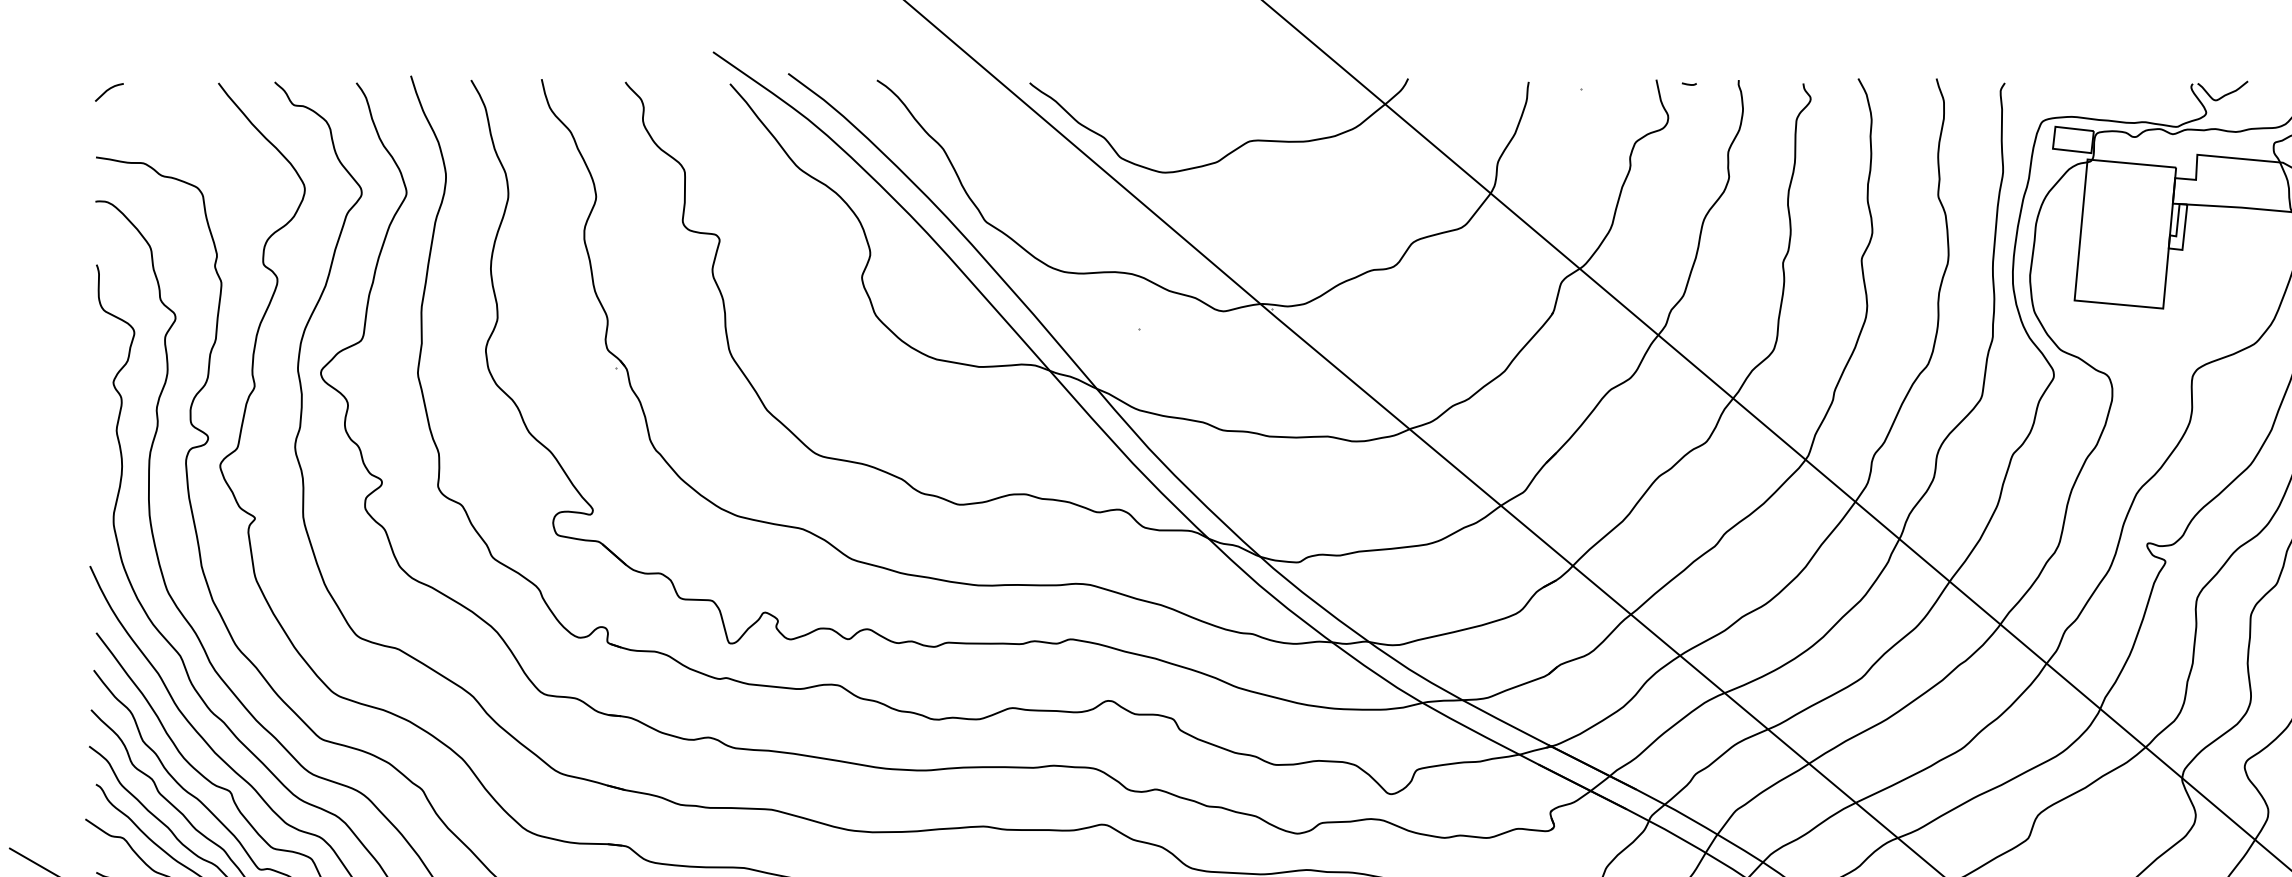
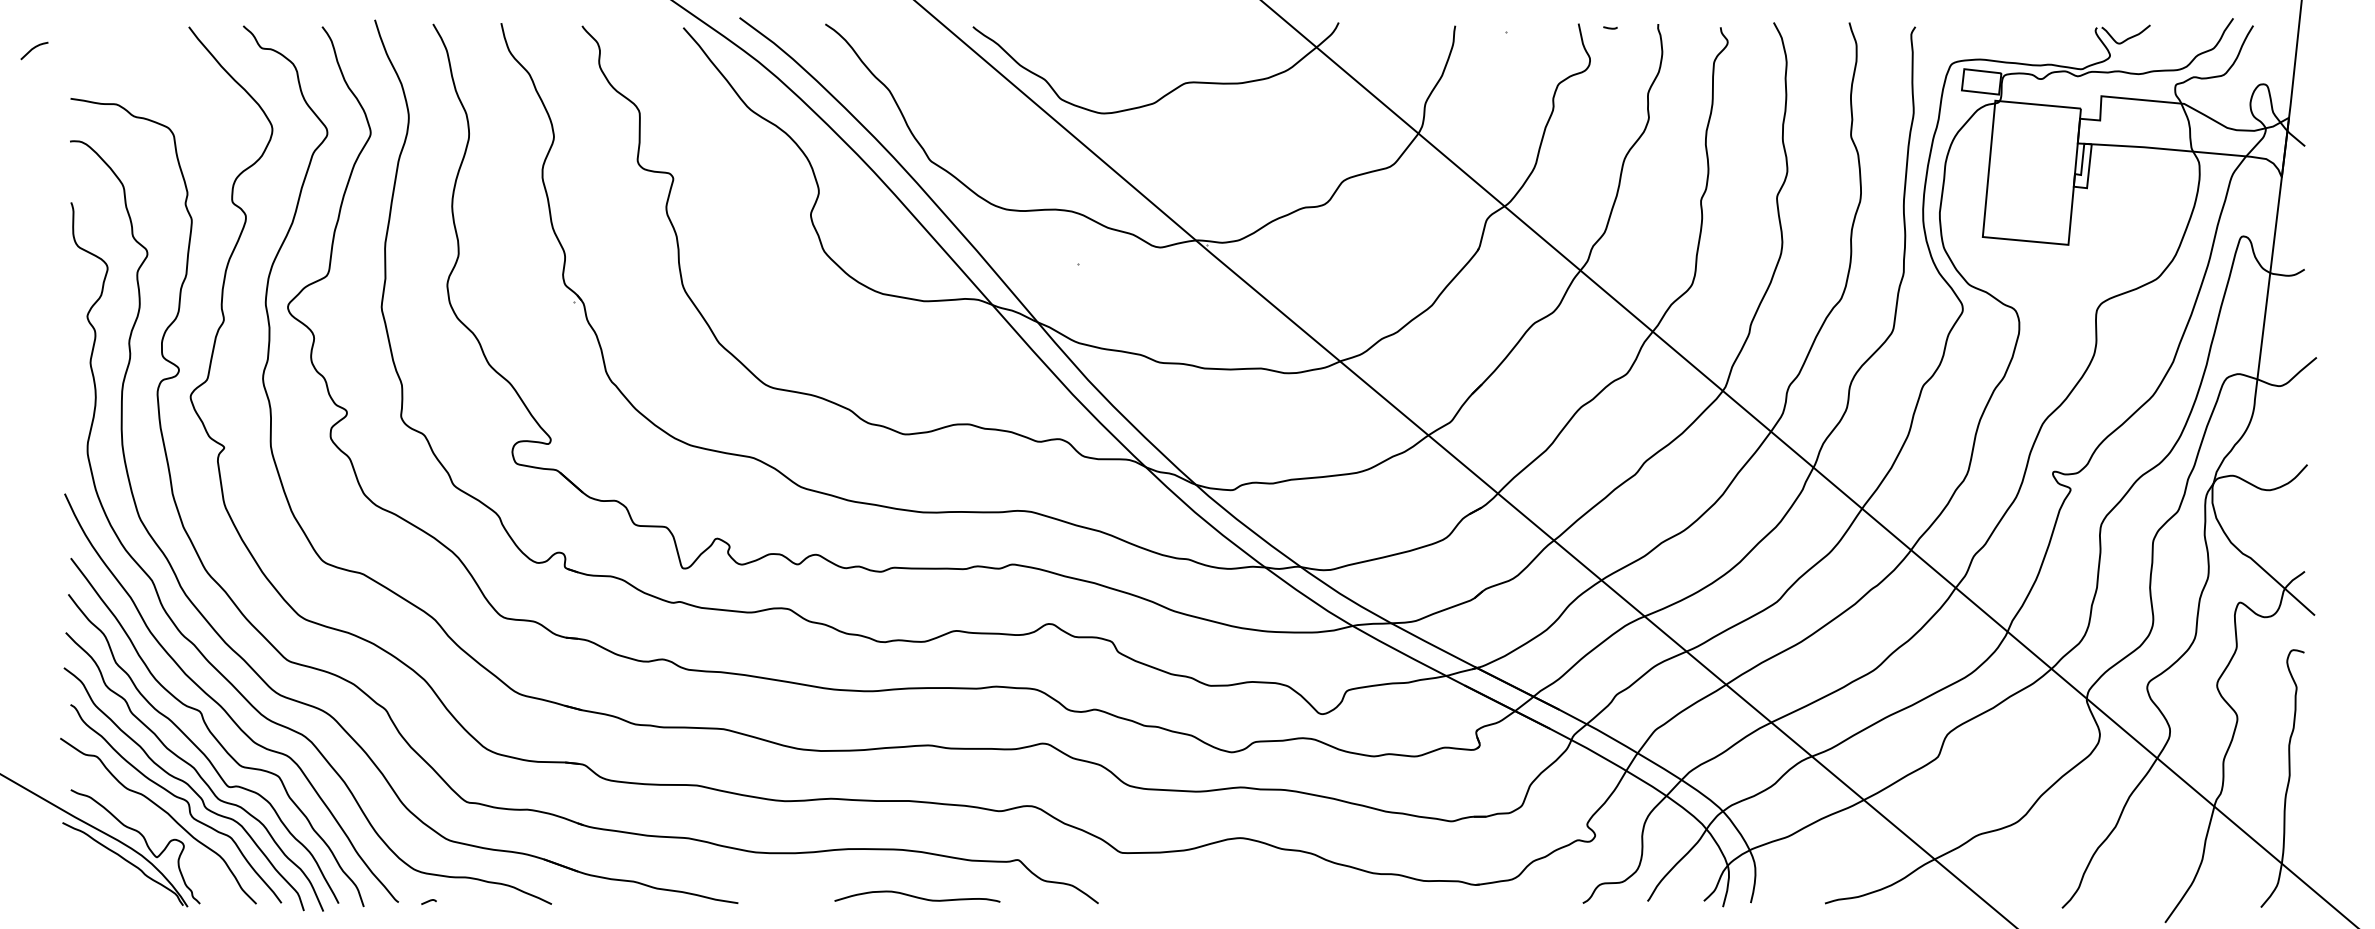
curve: (108, 90) -> (33, 49), moved

